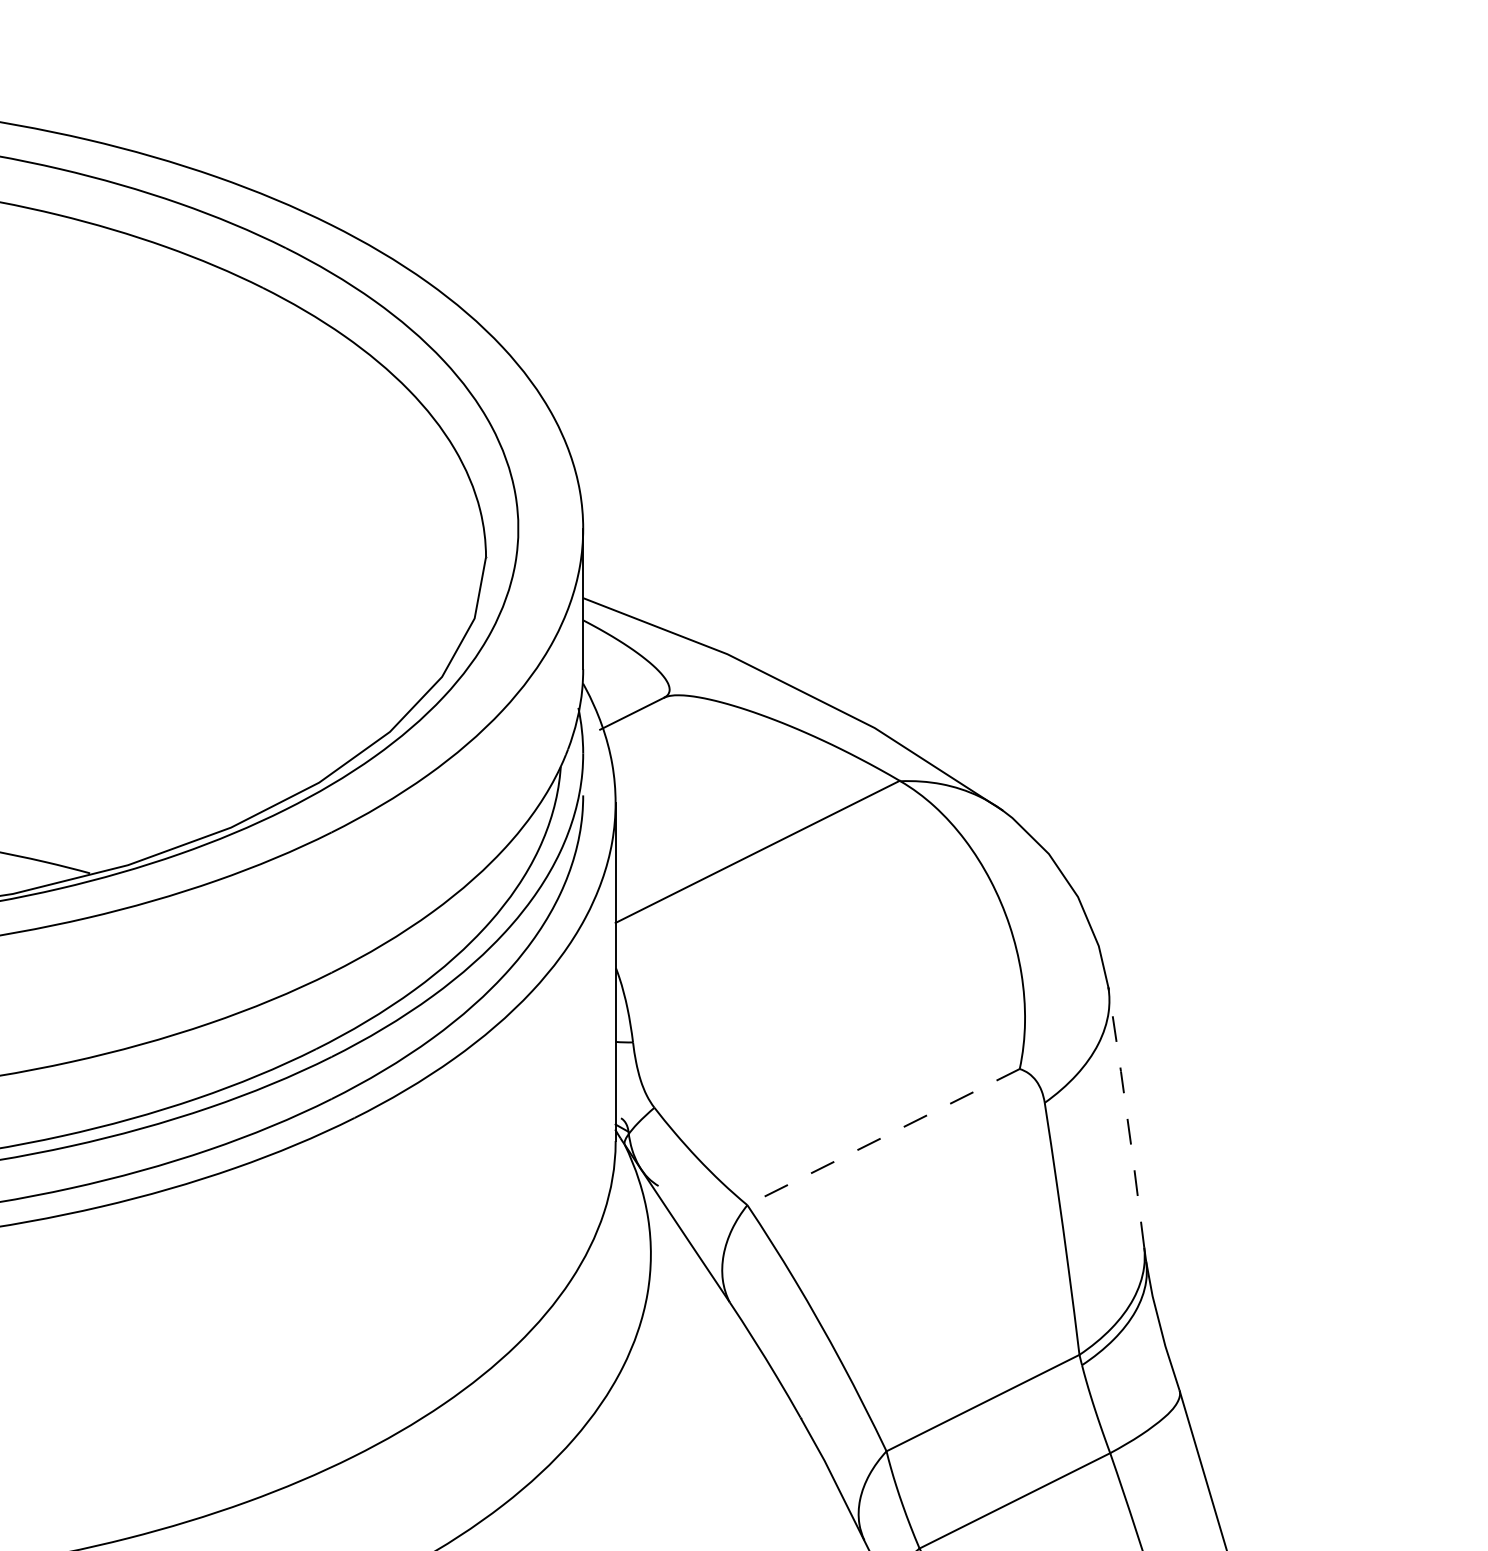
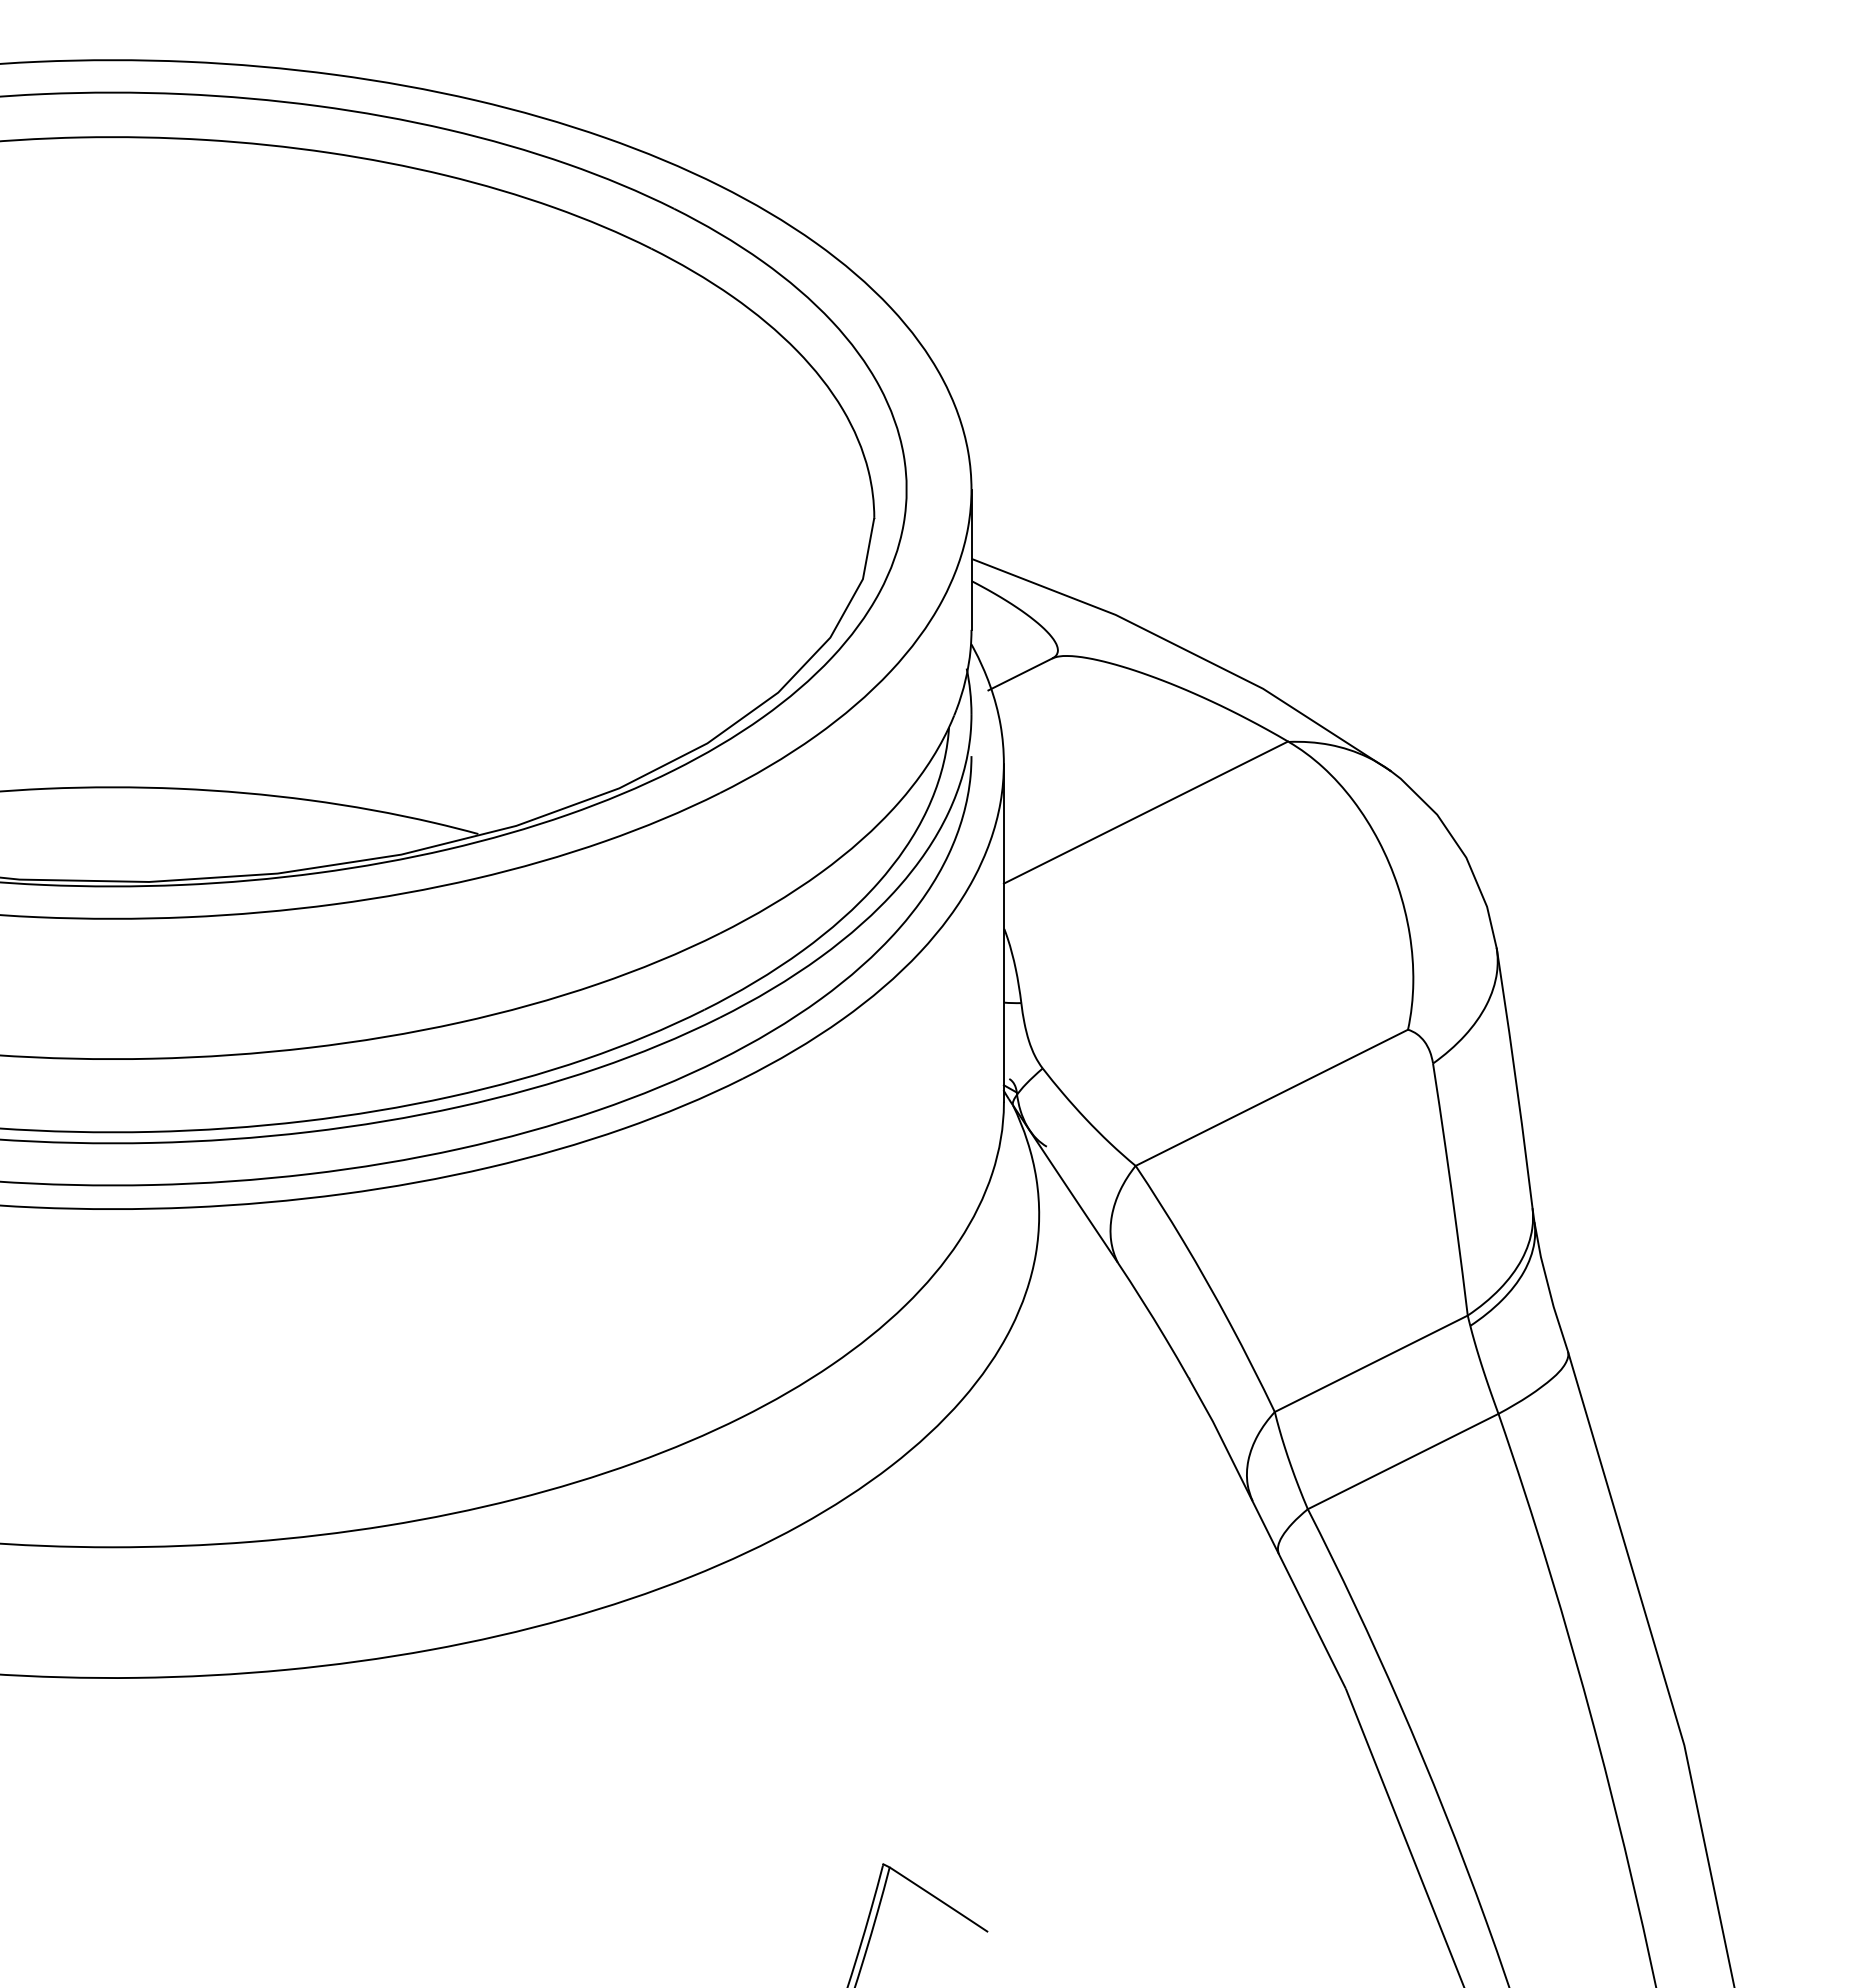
line: (1127, 1116) -> (1515, 1077), dashed -> solid
line: (883, 1137) -> (1271, 1098), dashed -> solid

